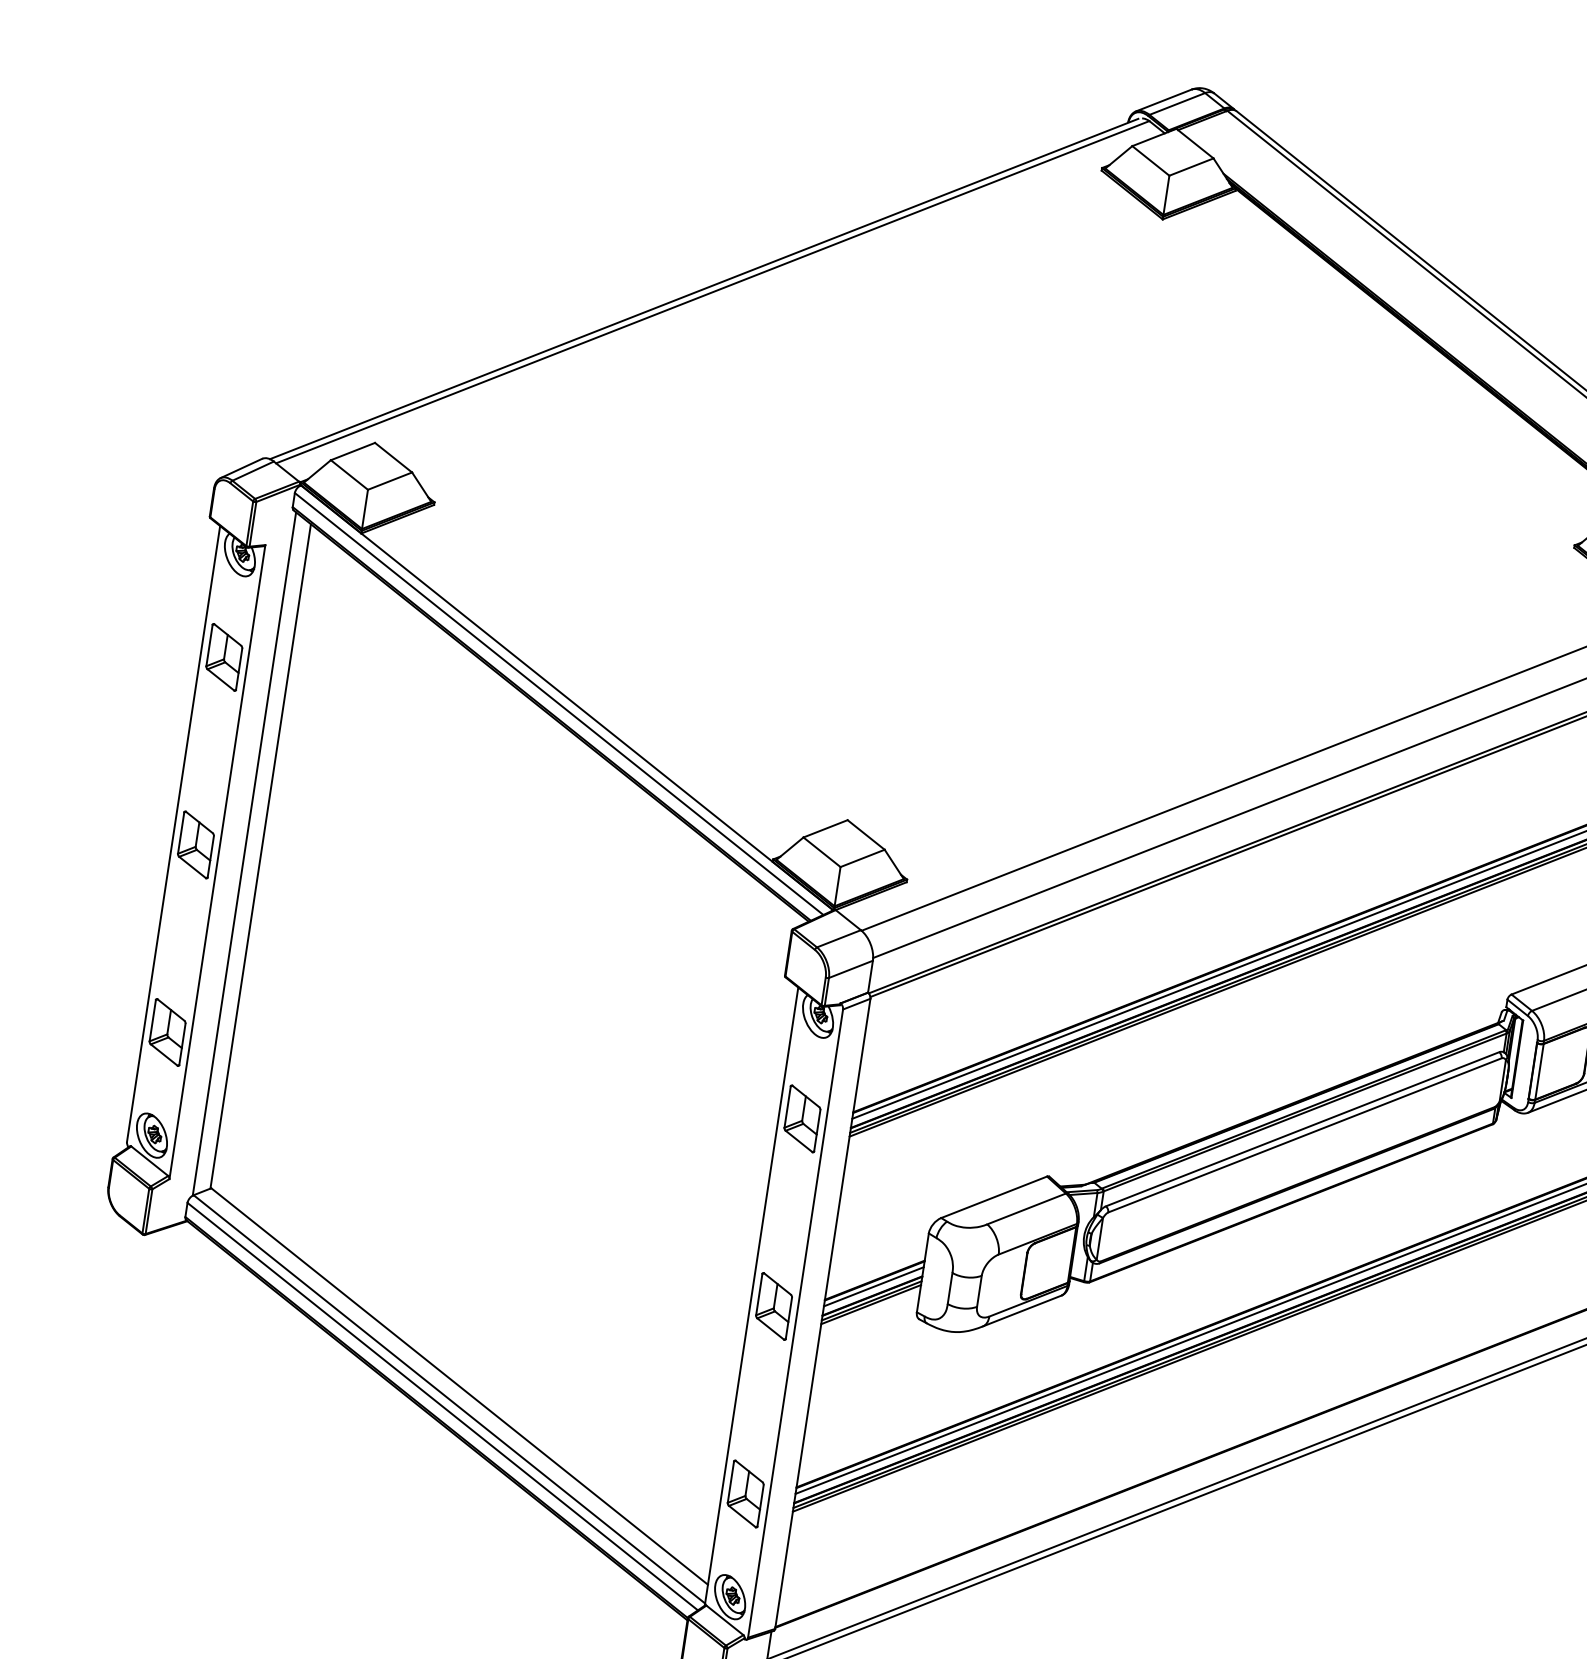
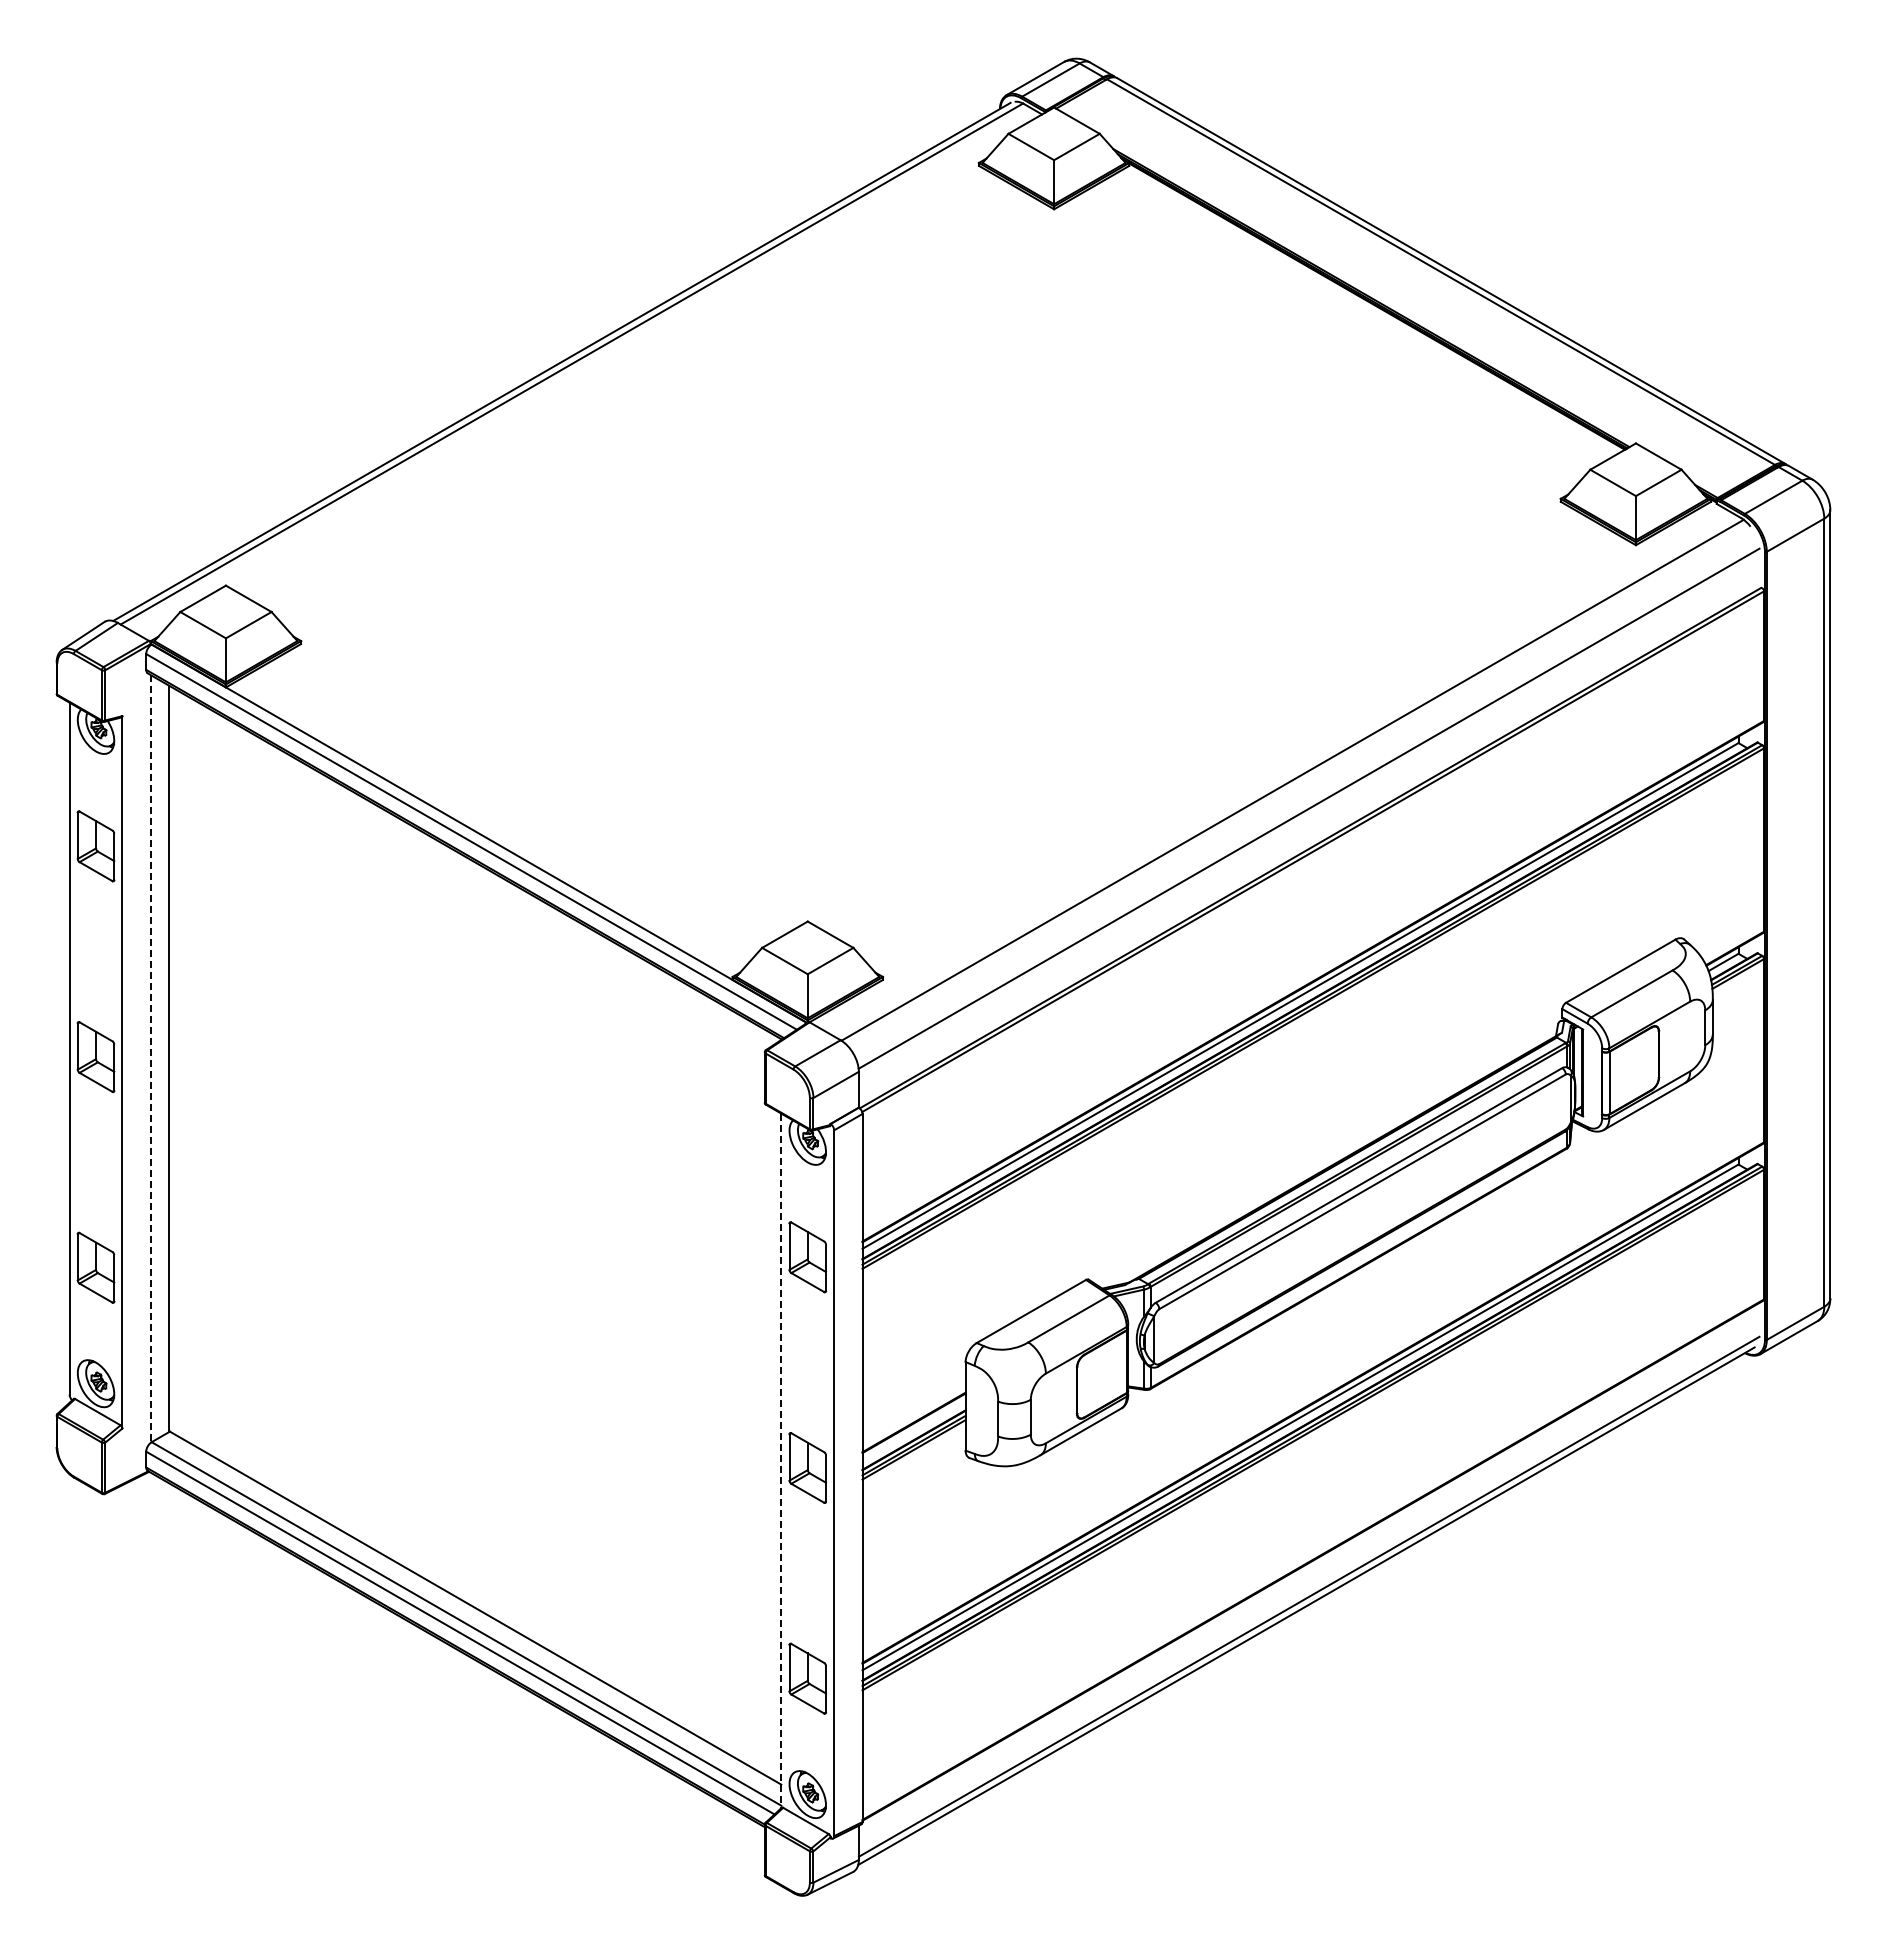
line: (244, 853) -> (150, 1058), solid -> dashed
line: (873, 1286) -> (913, 1429), removed
line: (751, 1297) -> (781, 1461), solid -> dashed

